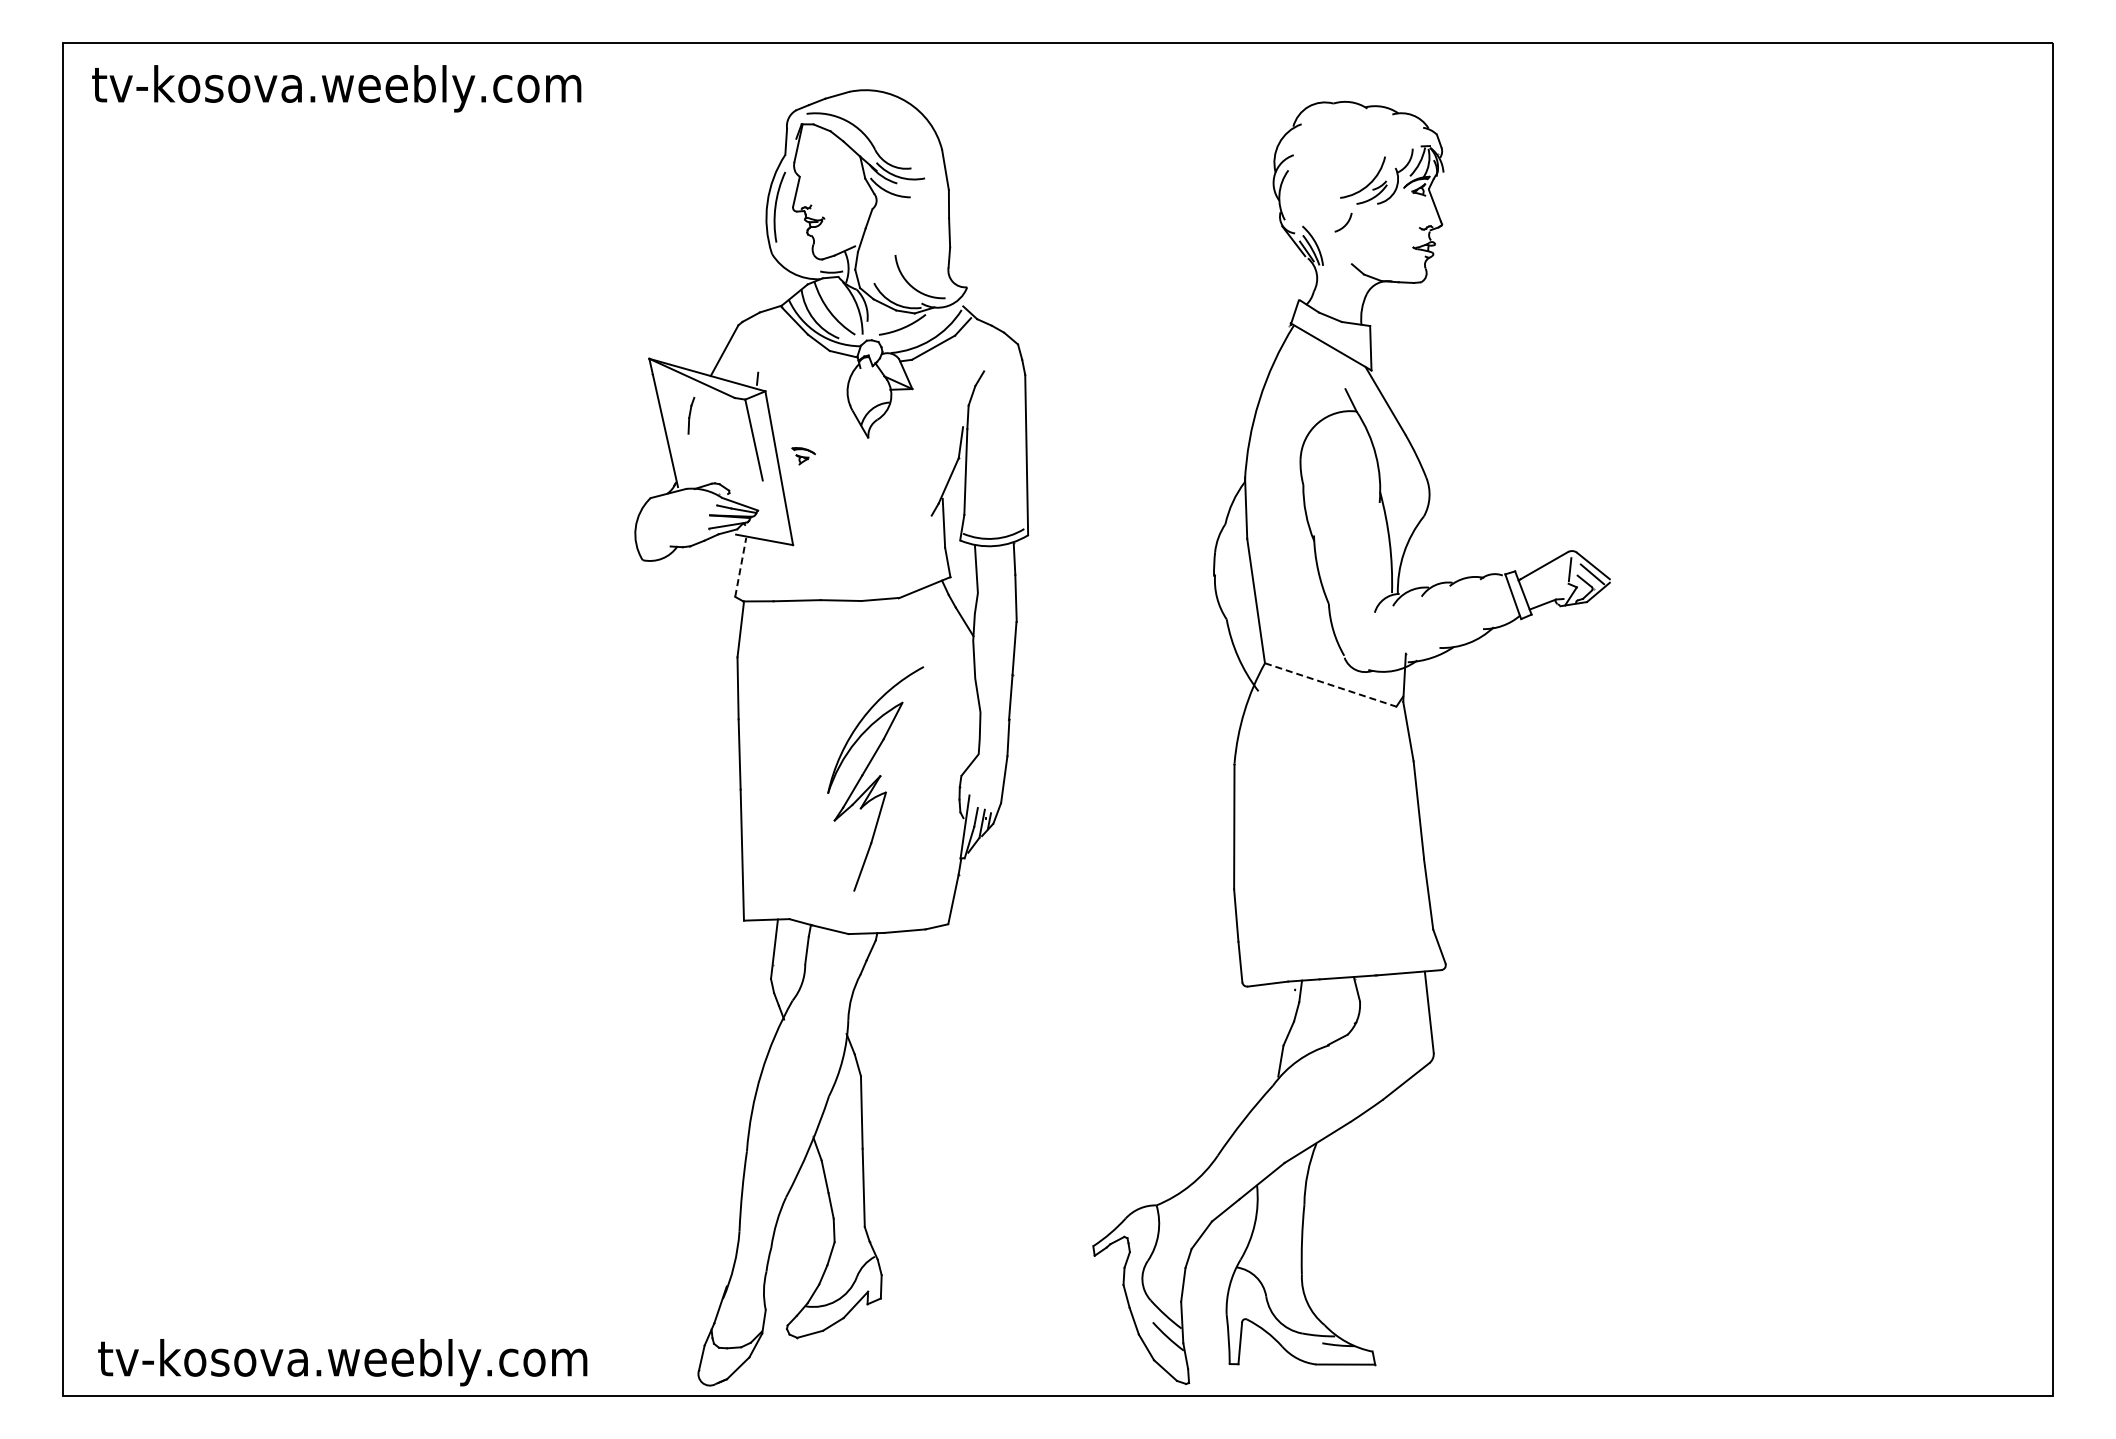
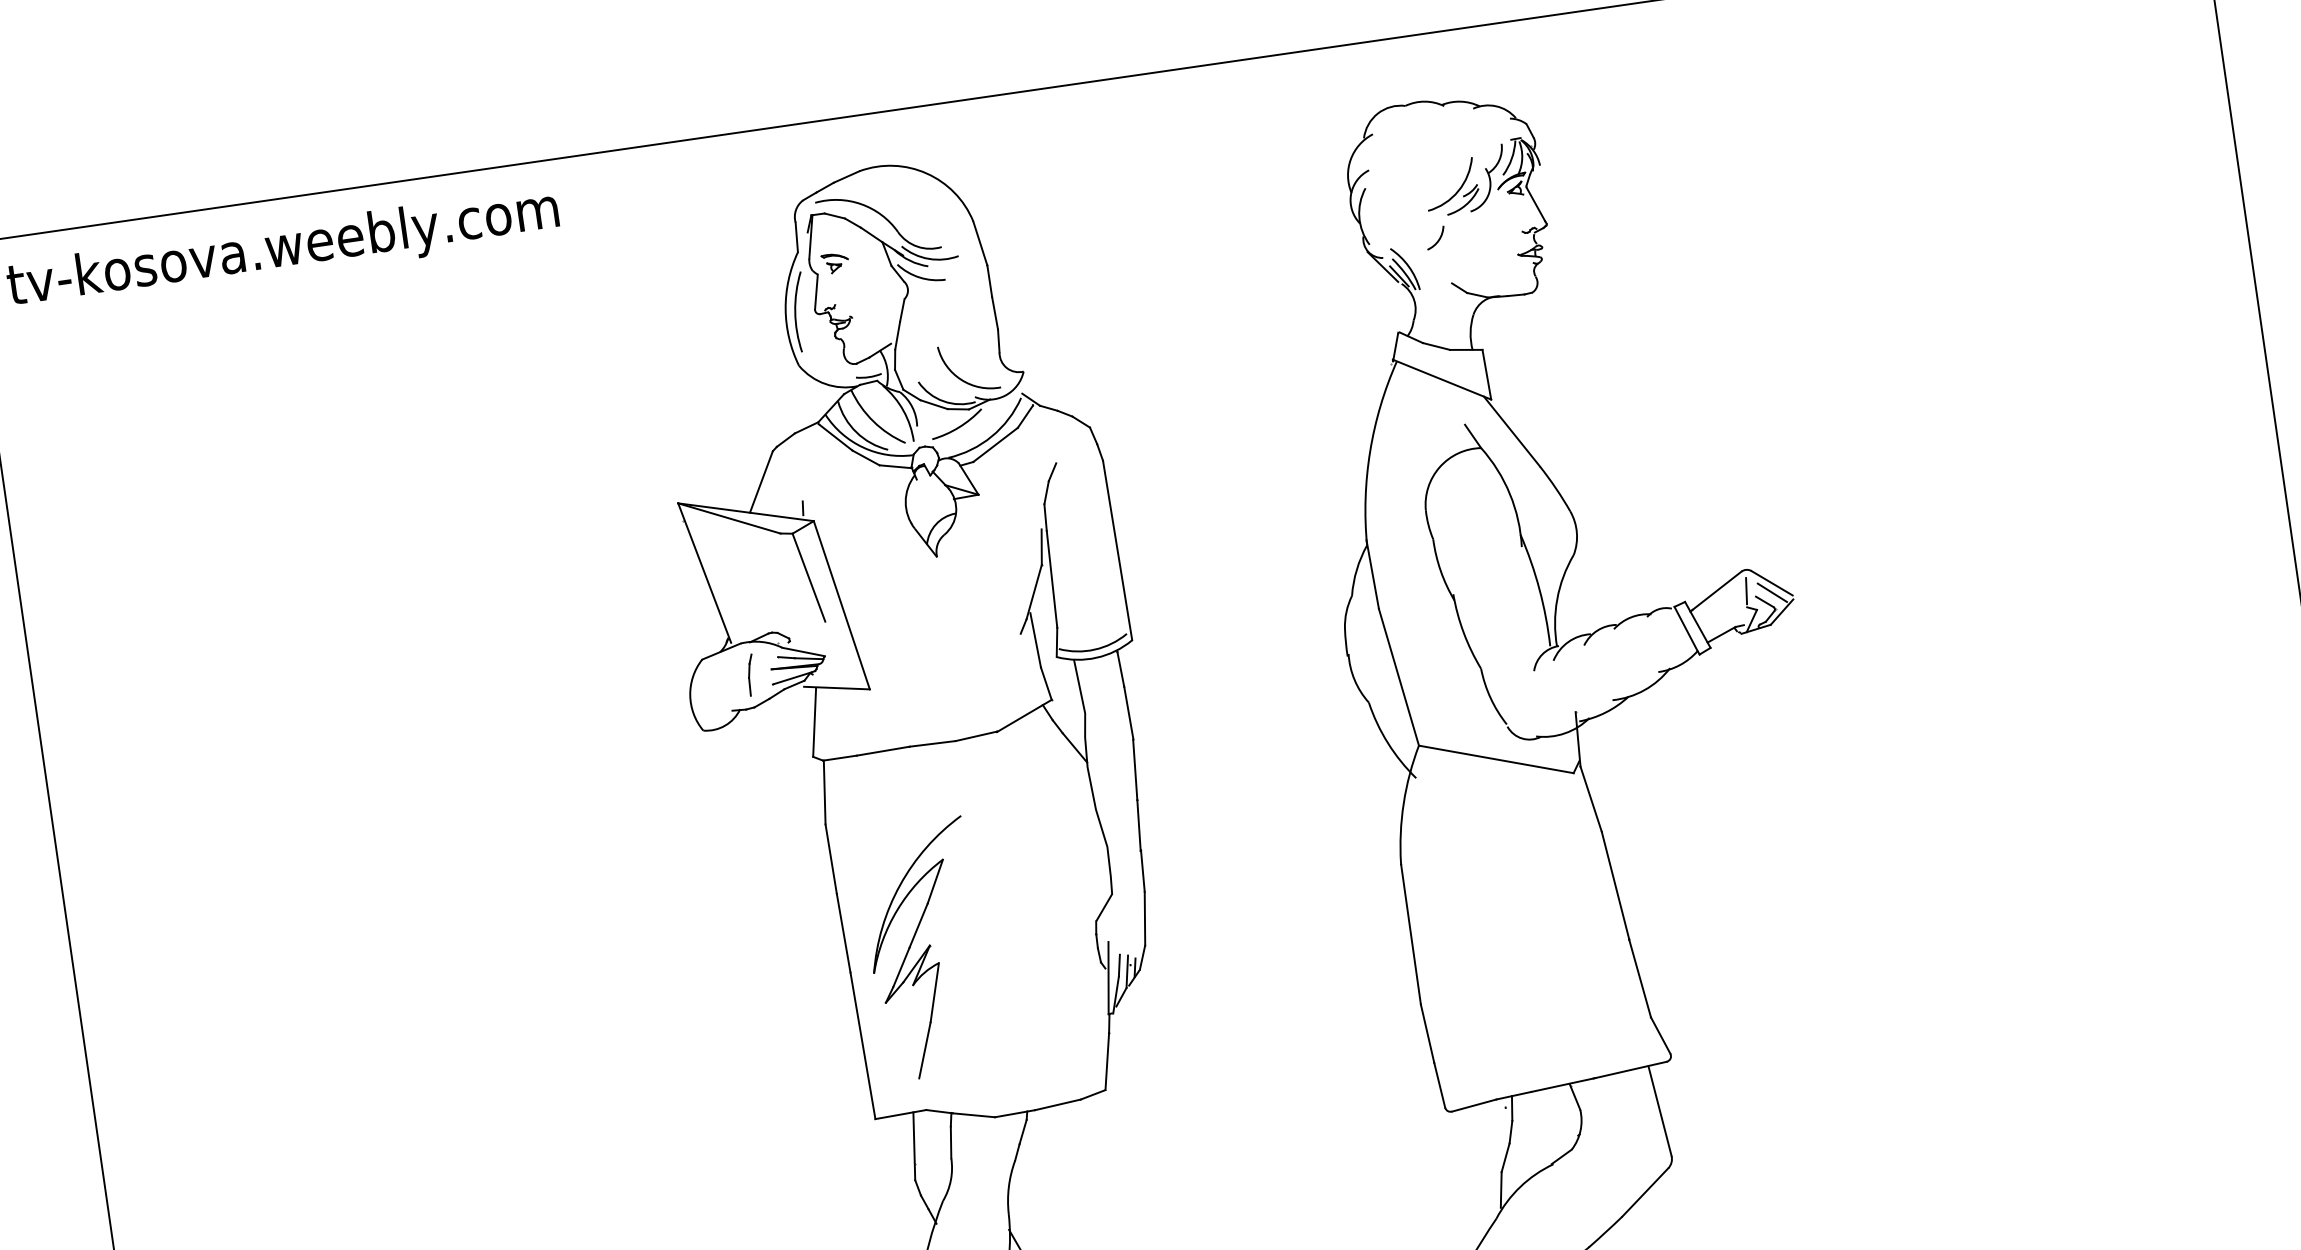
part: (691, 415) -> (751, 674), moved
part: (803, 456) -> (835, 263), moved
line: (740, 567) -> (814, 723), dashed -> solid
line: (1331, 685) -> (1497, 759), dashed -> solid
part: (875, 778) -> (924, 949), moved

